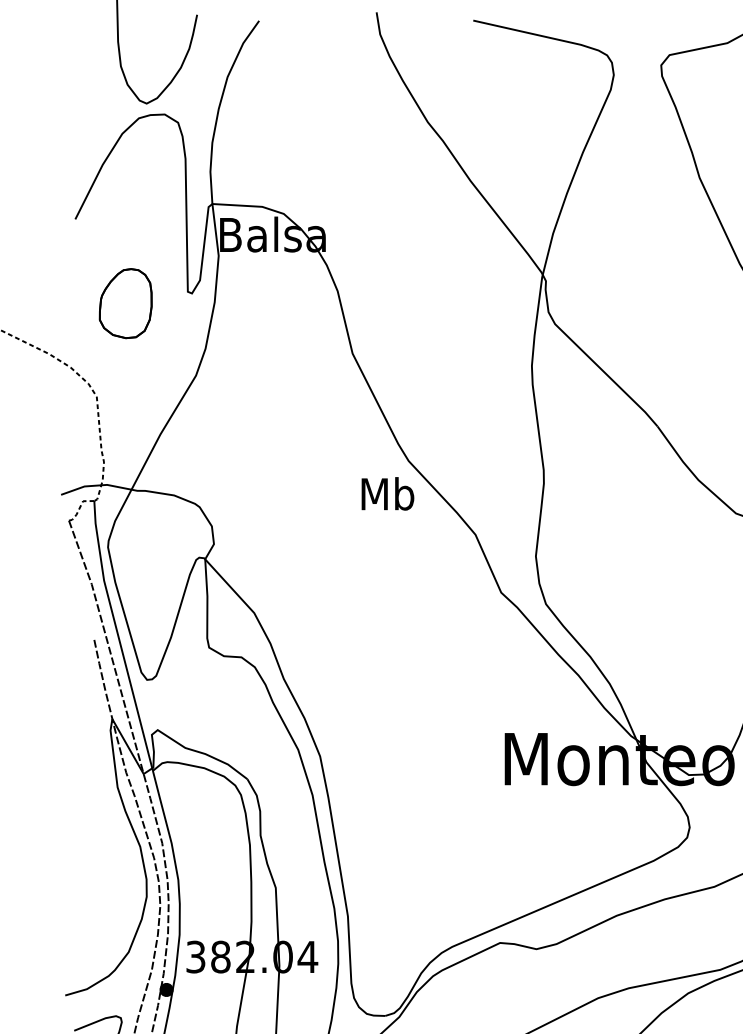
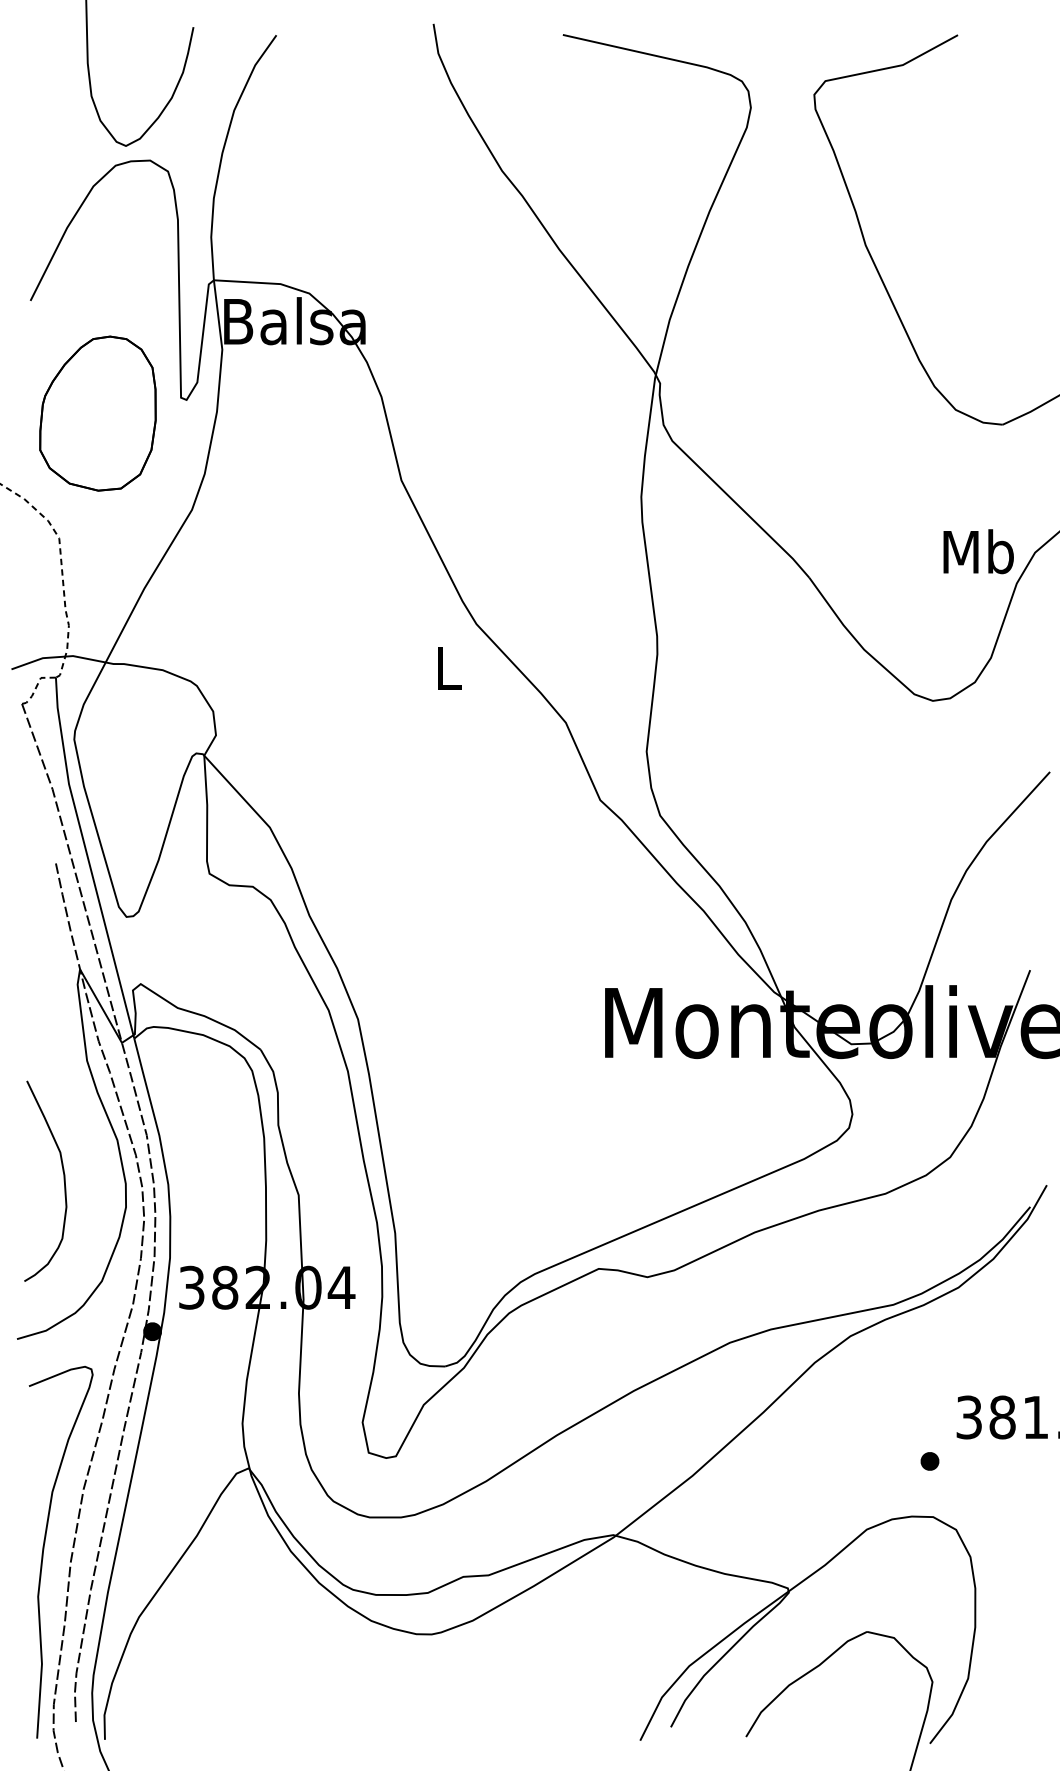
part: (125, 303) -> (97, 413), size x1.67
text: (387, 493) -> (448, 667), Mb -> L
curve: (99, 876) -> (63, 1180), added

